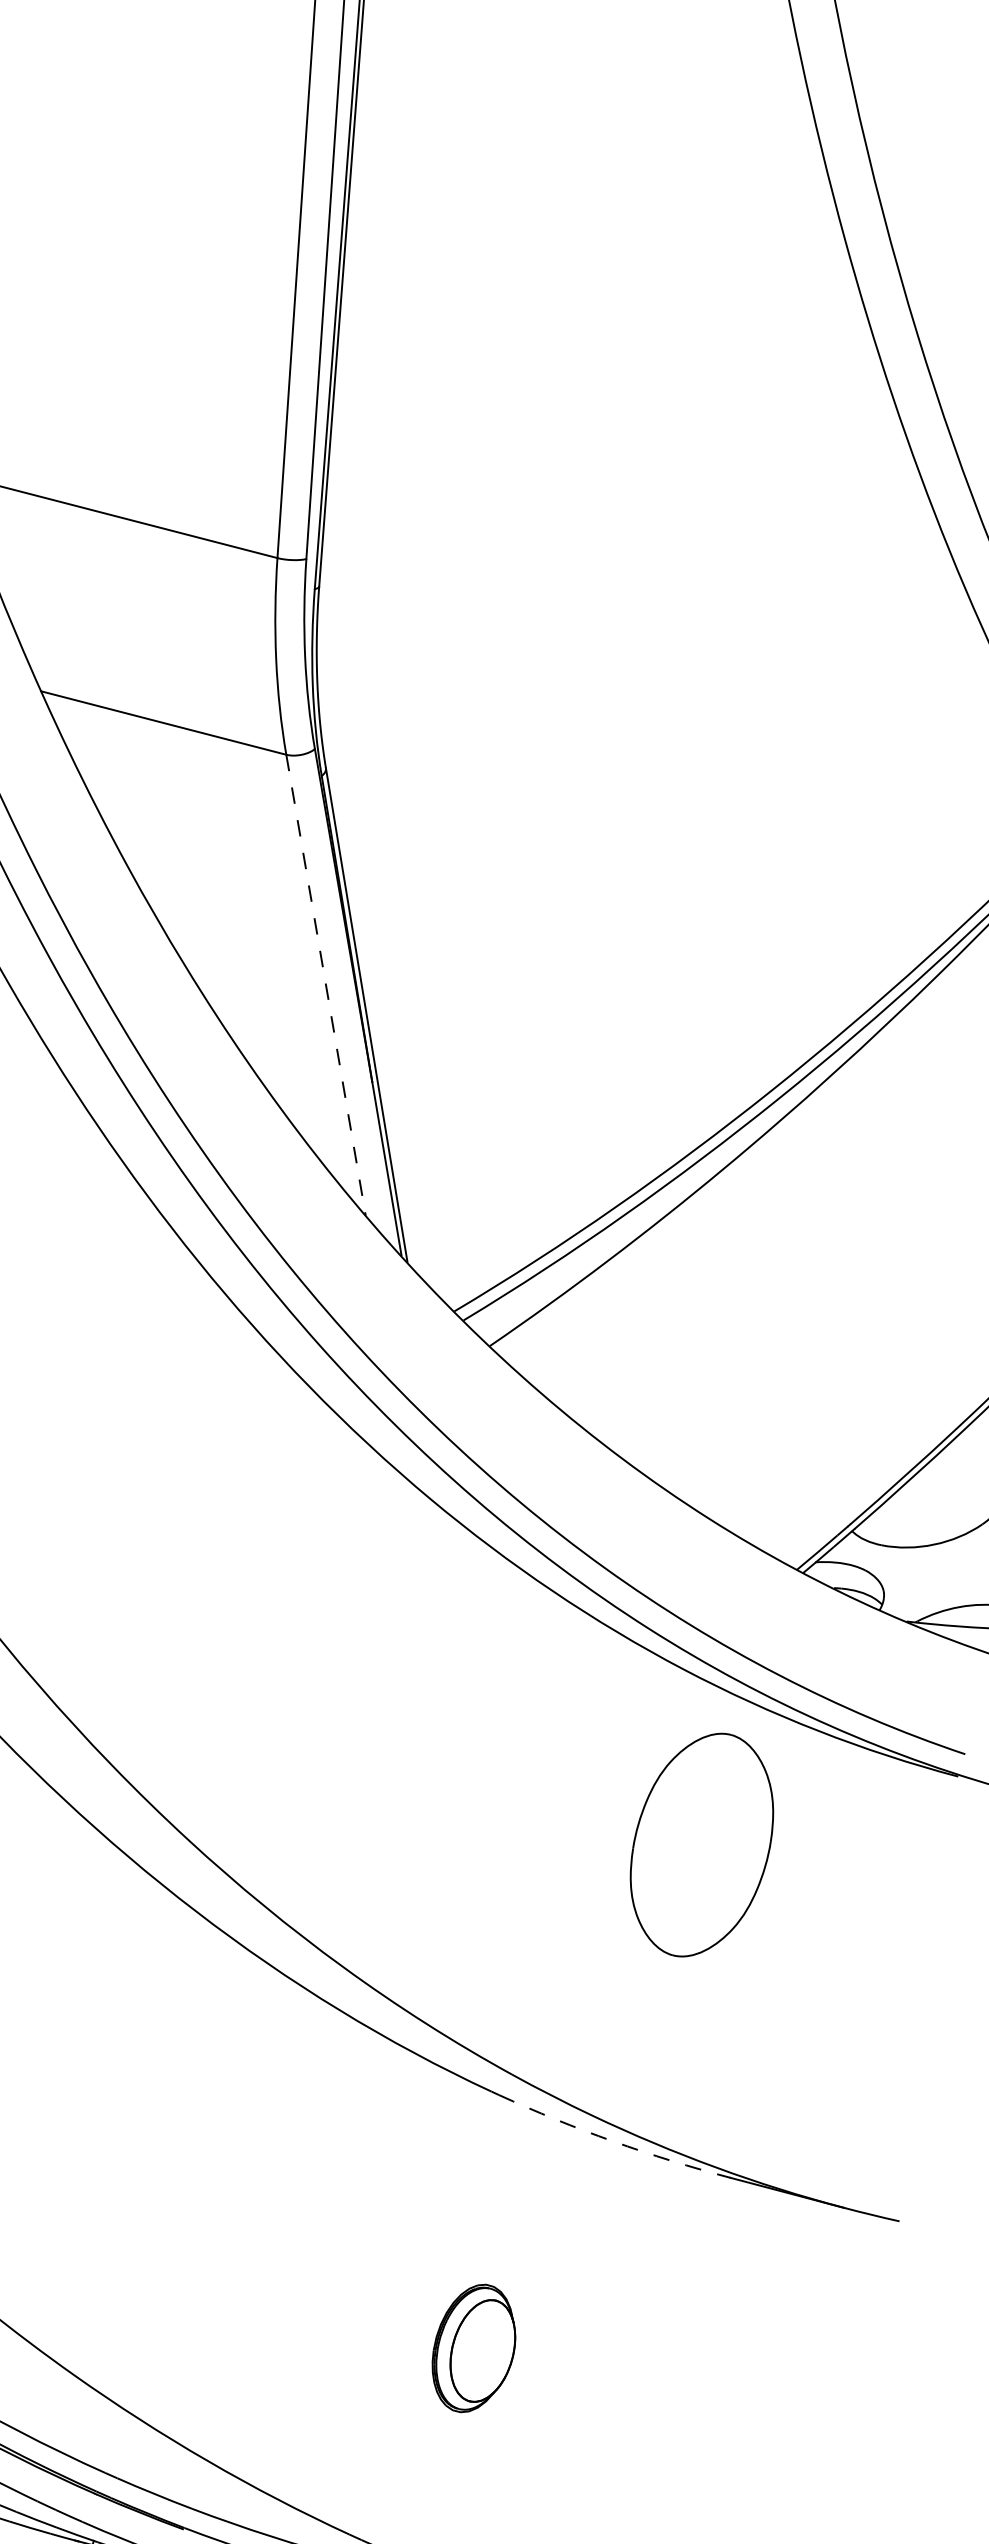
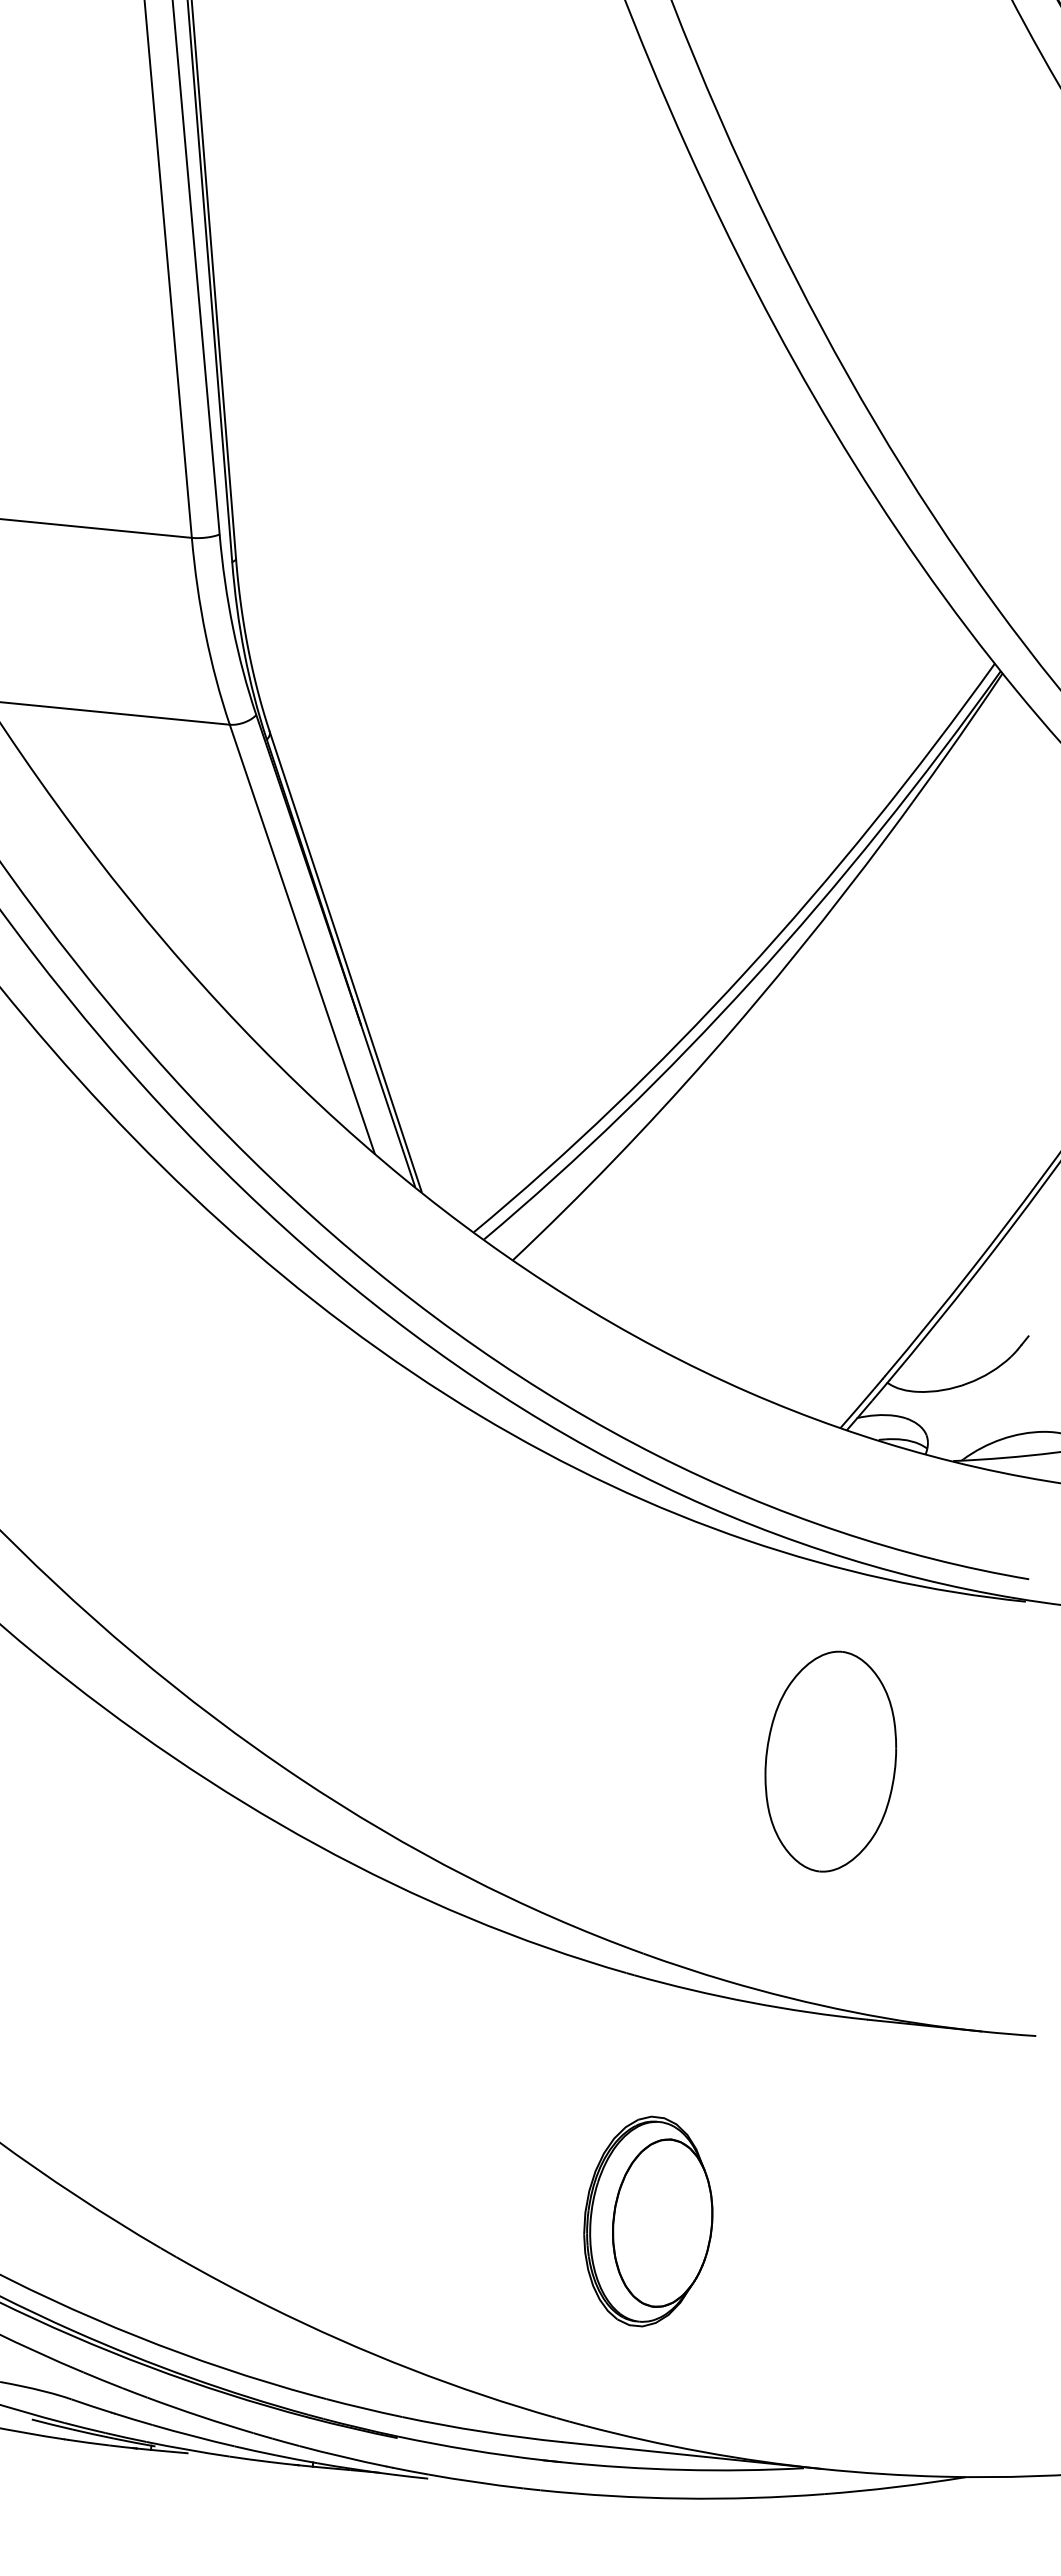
line: (326, 985) -> (302, 939), dashed -> solid
part: (701, 1844) -> (830, 1761), moved
arc: (613, 2141) -> (750, 2002), dashed -> solid
part: (474, 2348) -> (648, 2221), size x1.67

